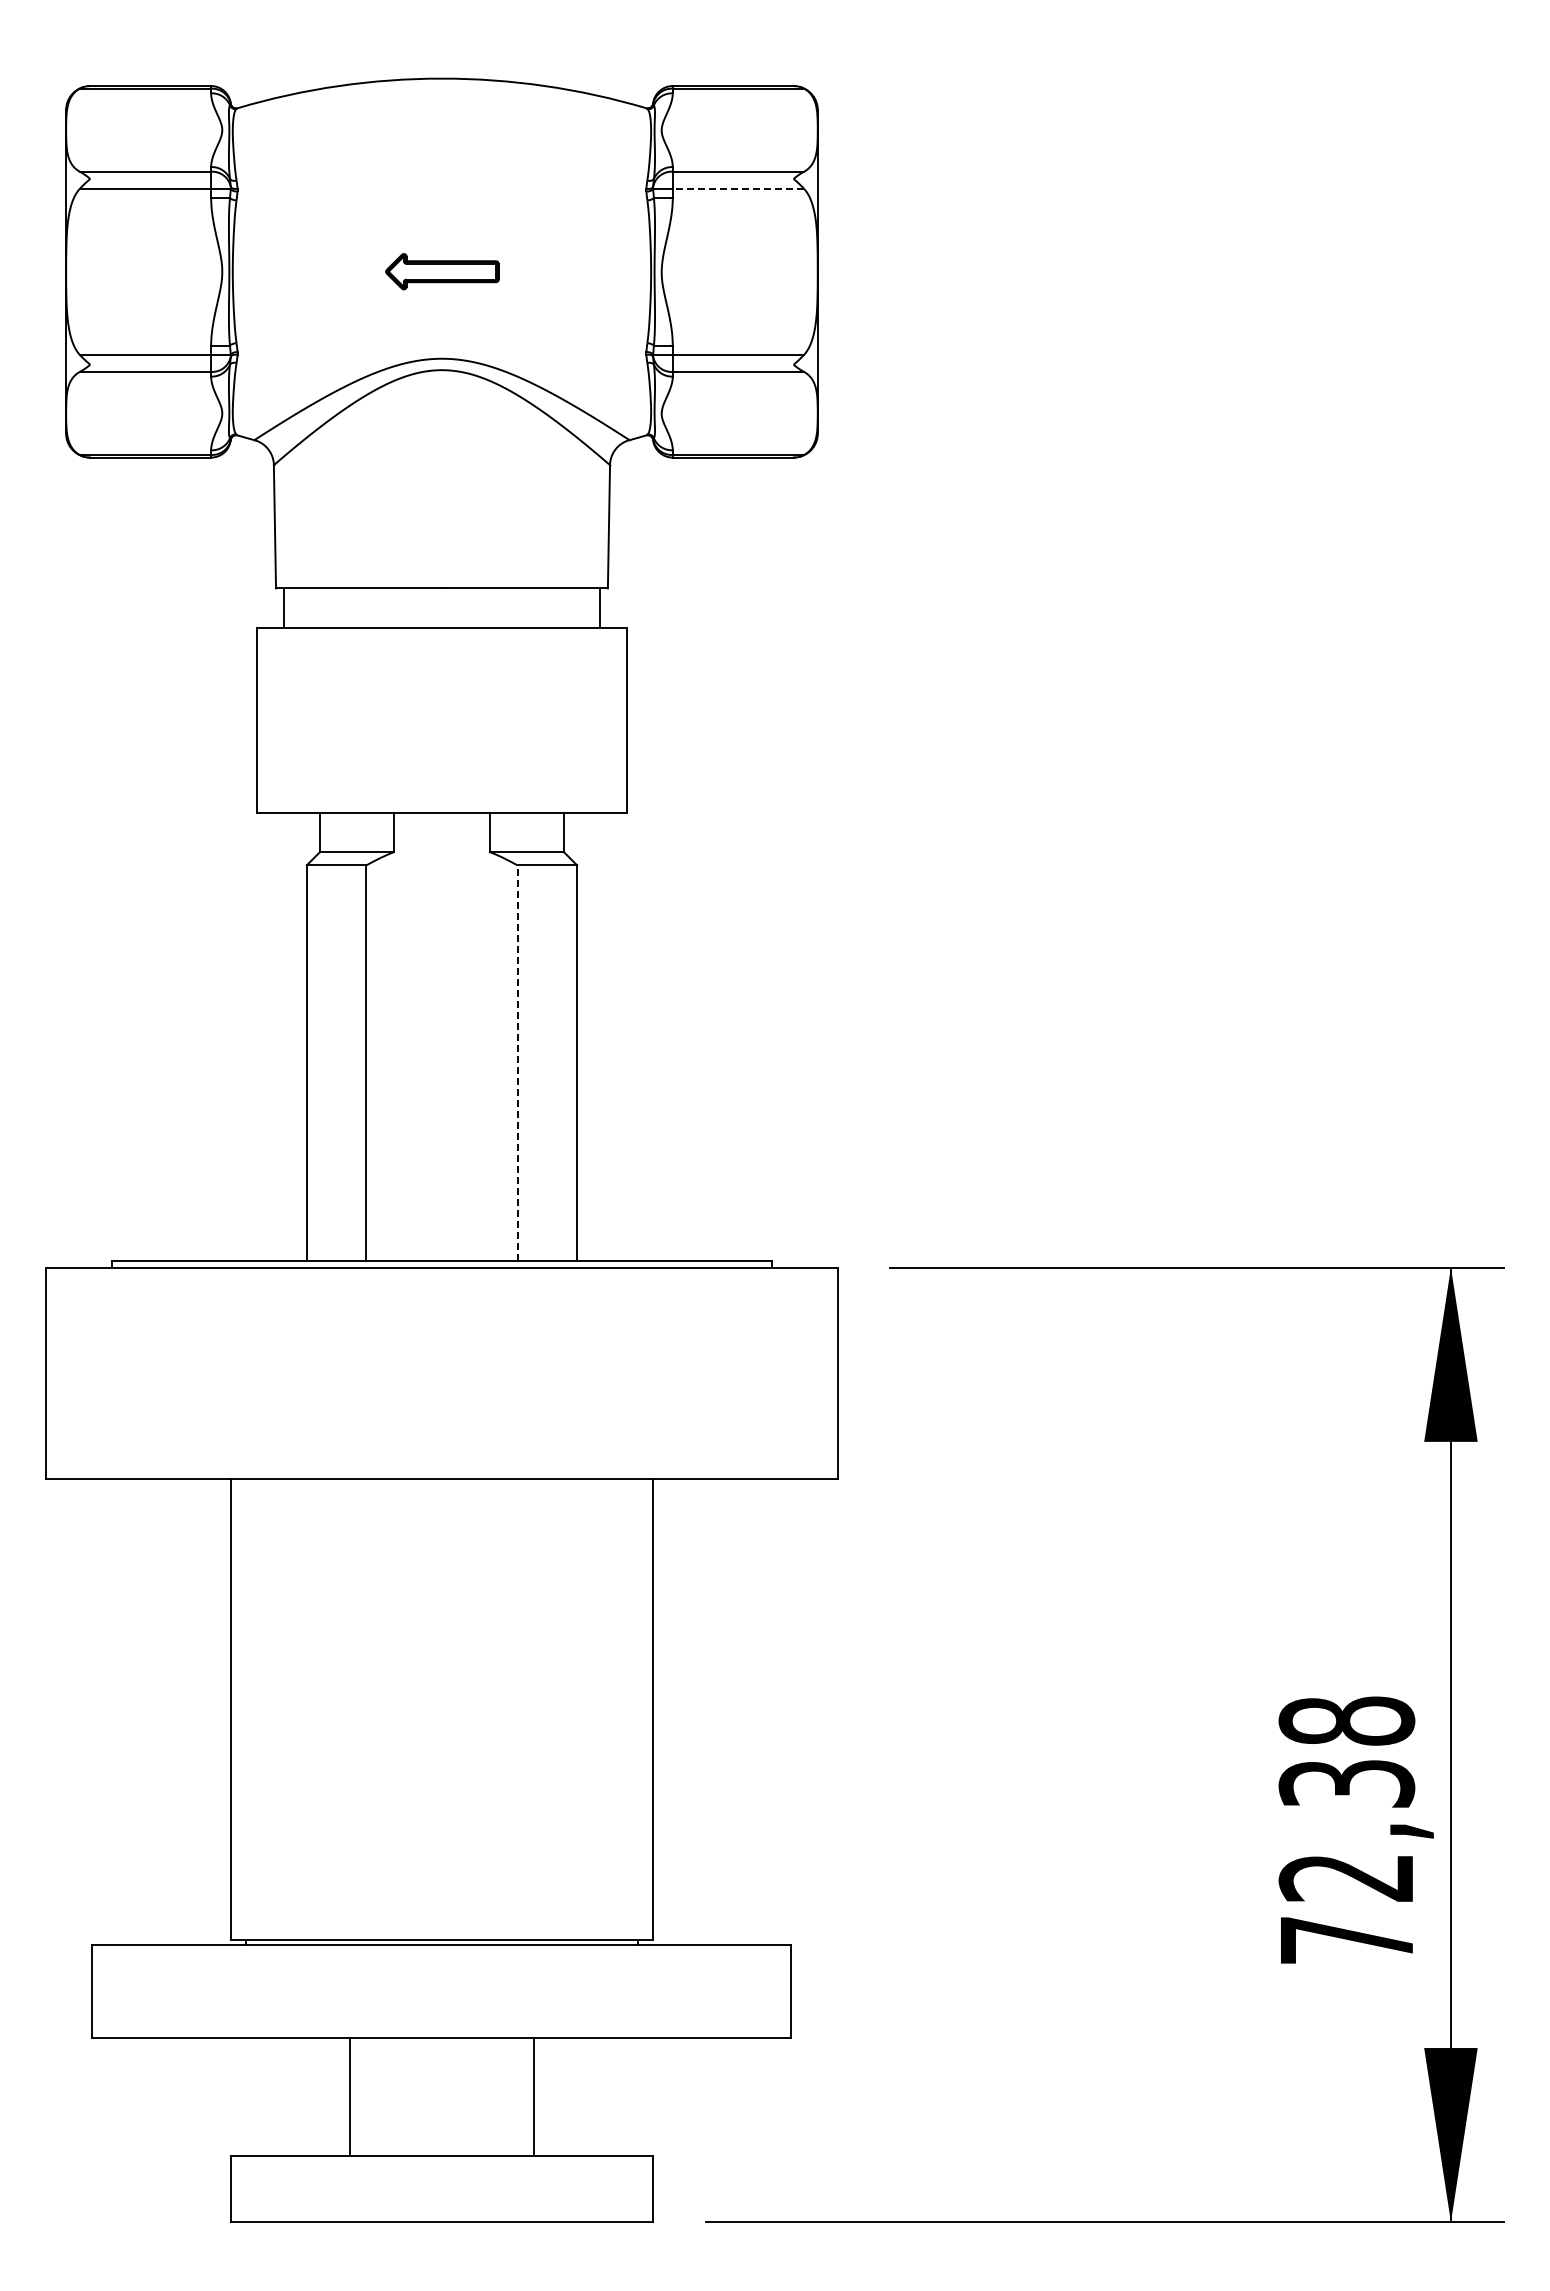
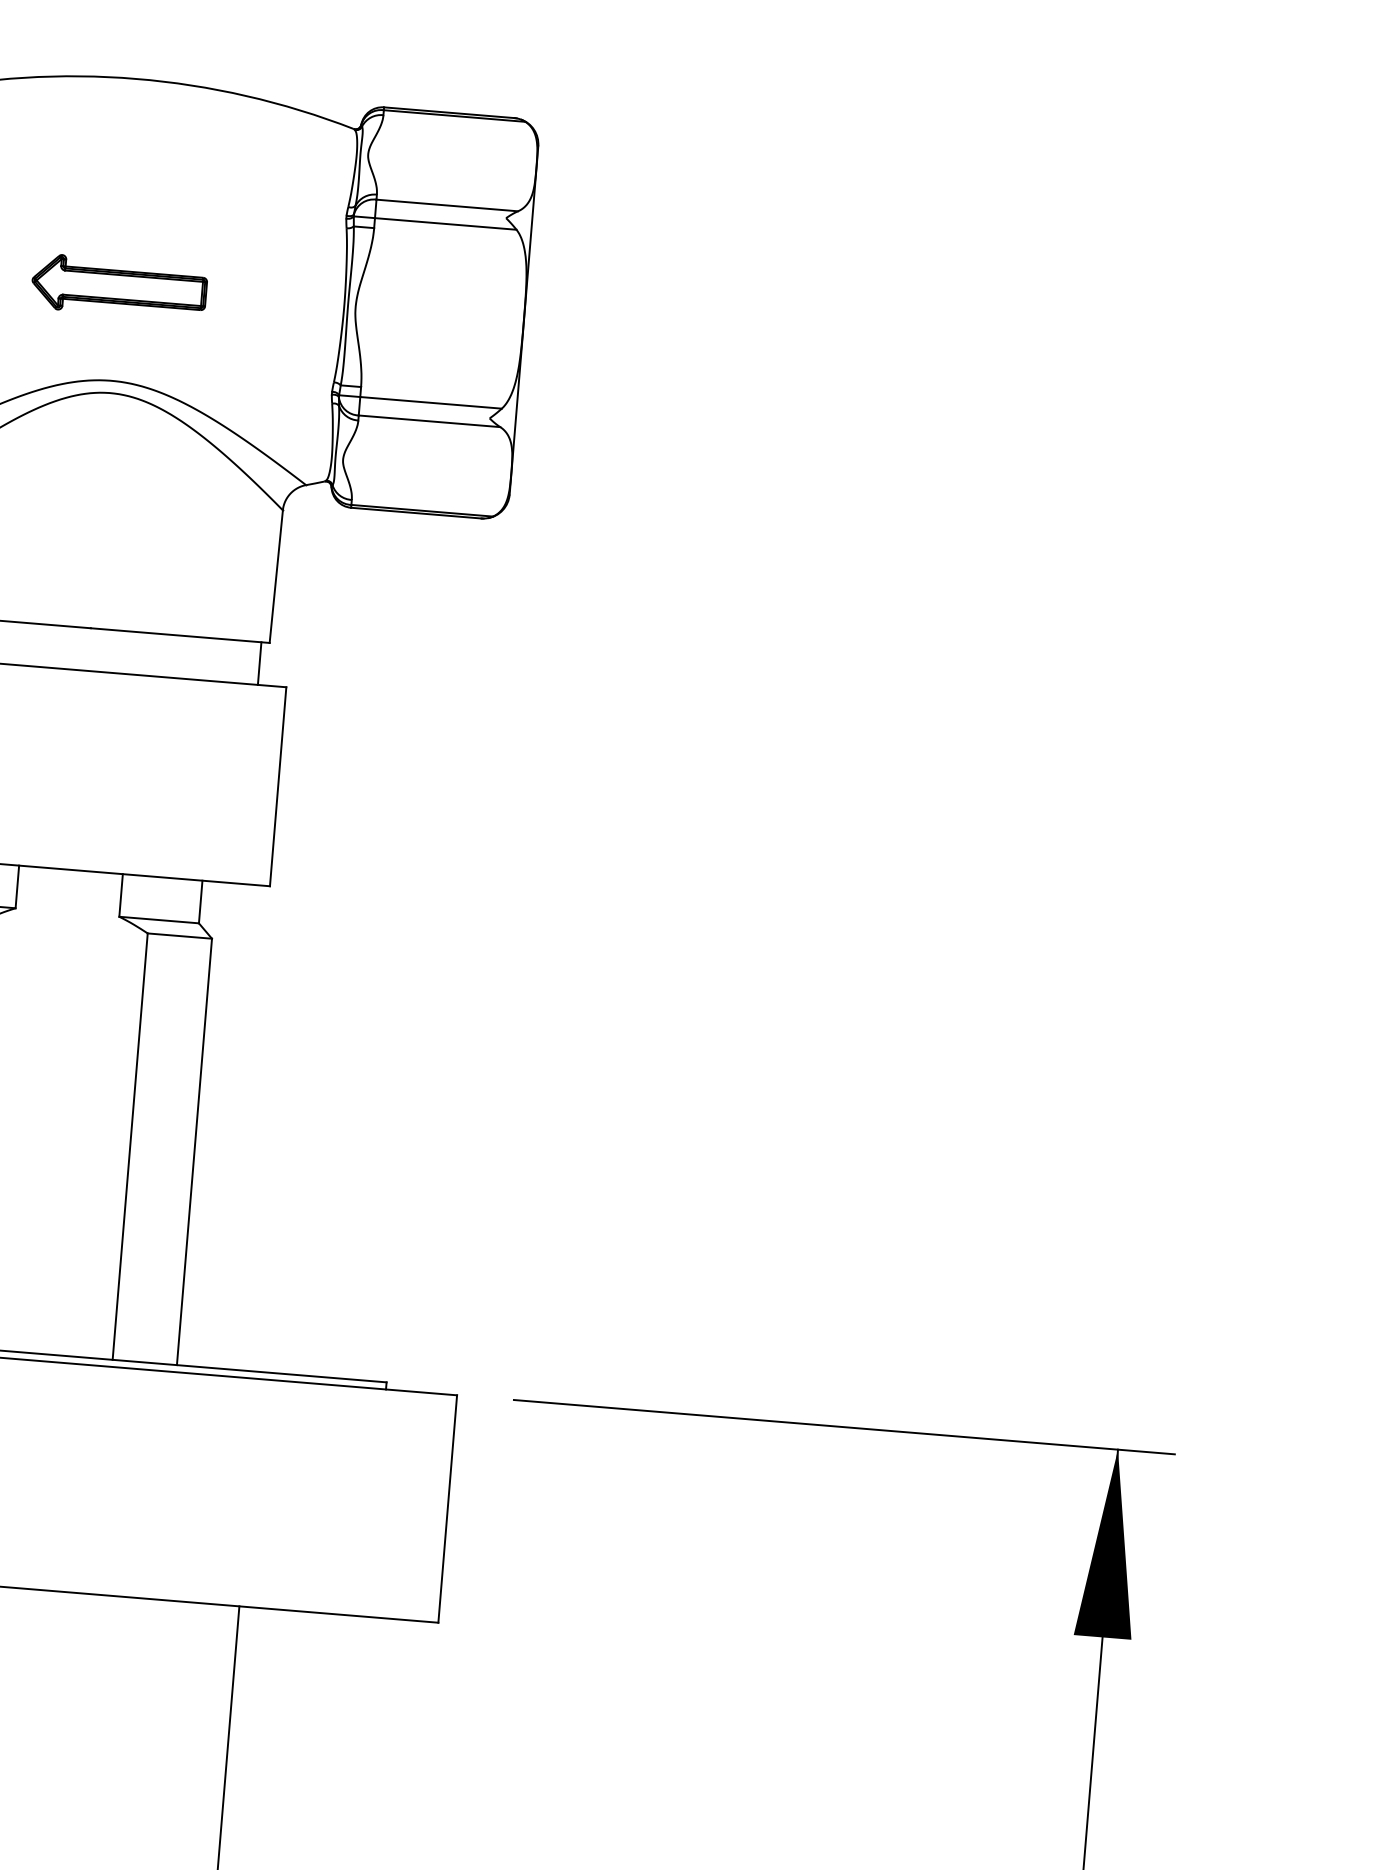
line: (738, 188) -> (445, 223), dashed -> solid
part: (442, 271) -> (119, 286), size x1.43
line: (517, 1063) -> (130, 1146), dashed -> solid

